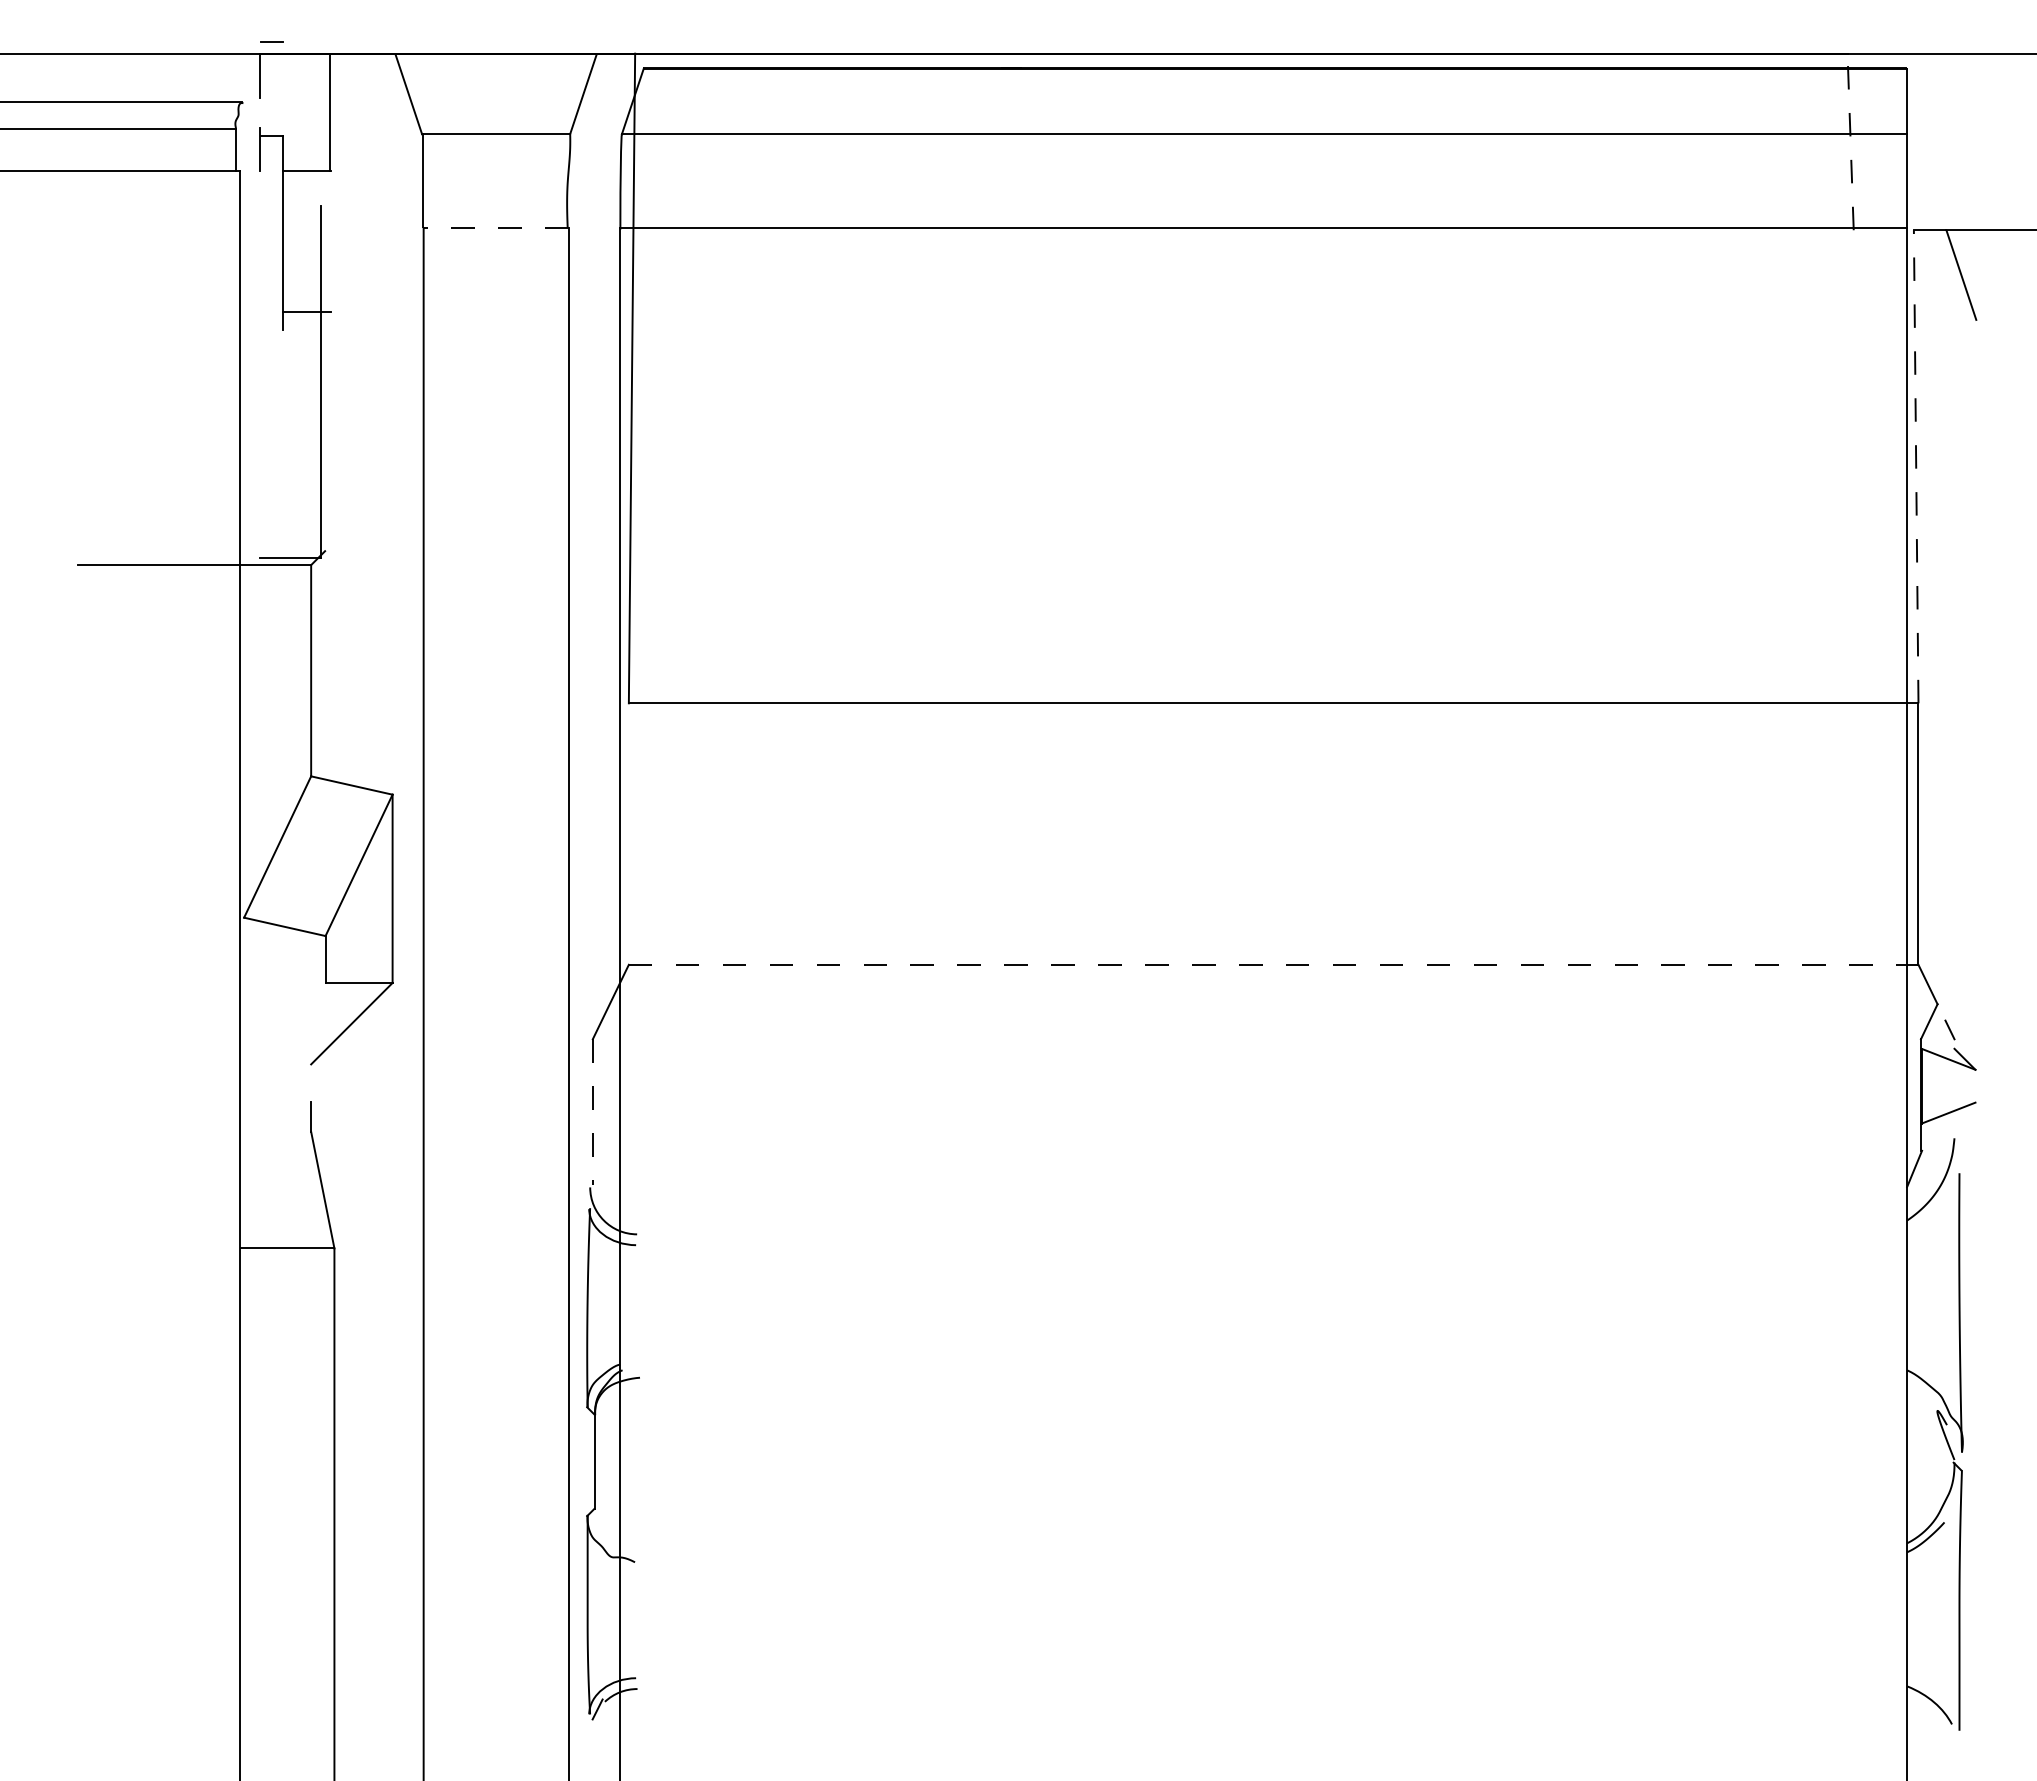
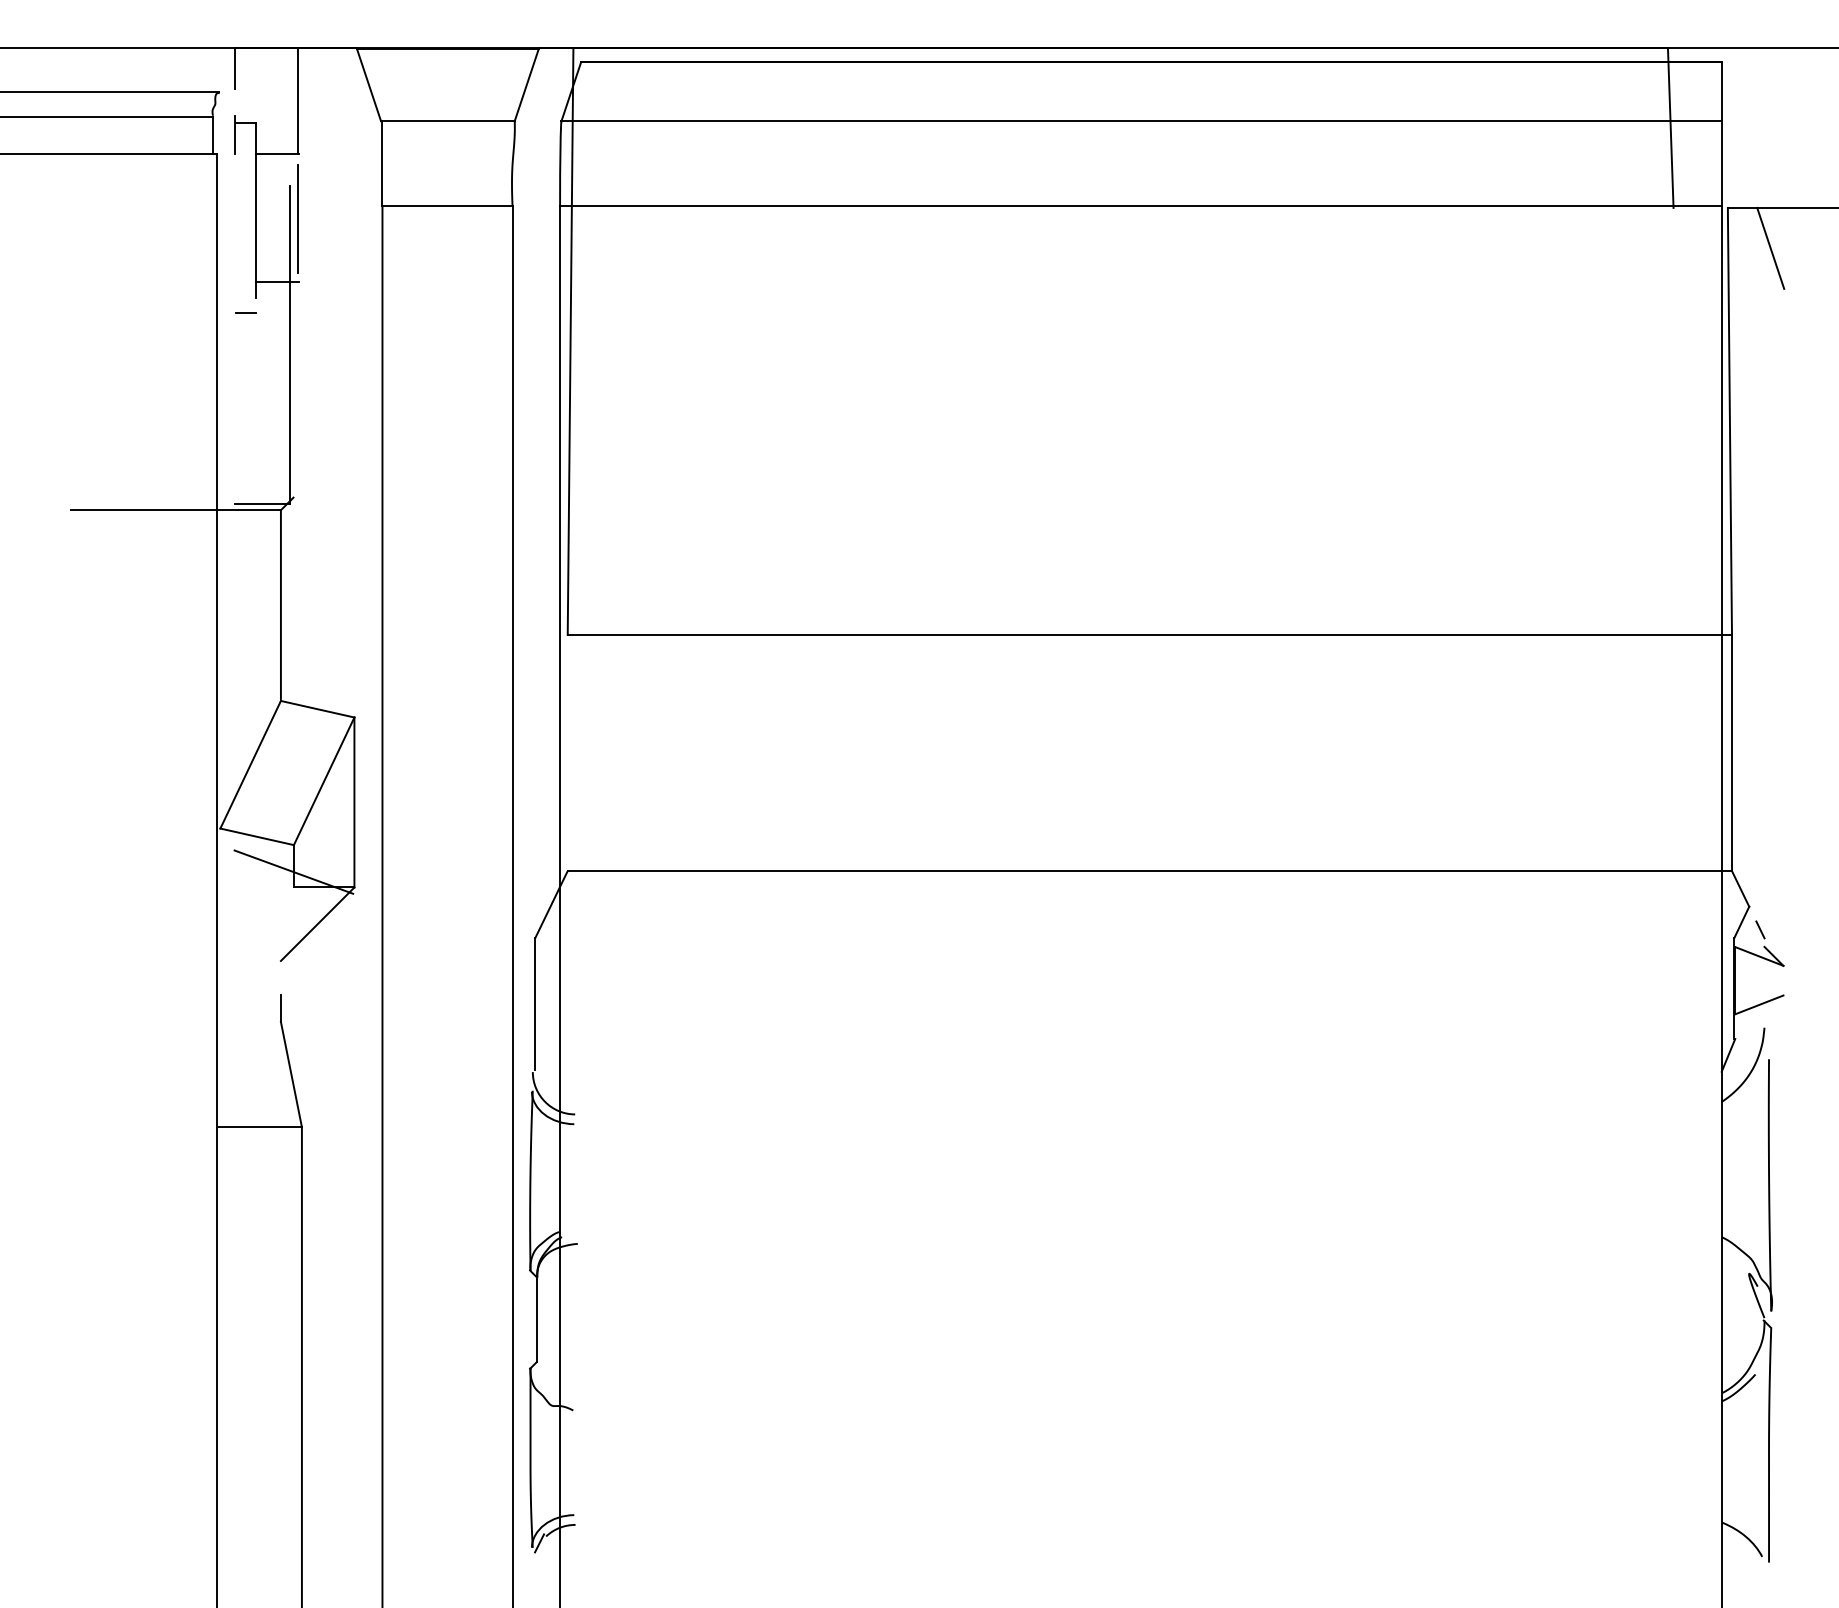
line: (271, 41) -> (245, 312), moved
line: (1850, 141) -> (1670, 127), dashed -> solid
line: (495, 228) -> (447, 206), dashed -> solid
line: (330, 242) -> (298, 218), added
line: (1916, 466) -> (1730, 421), dashed -> solid
line: (1273, 964) -> (1149, 870), dashed -> solid
line: (325, 965) -> (293, 871), added
line: (592, 1112) -> (534, 1004), dashed -> solid

